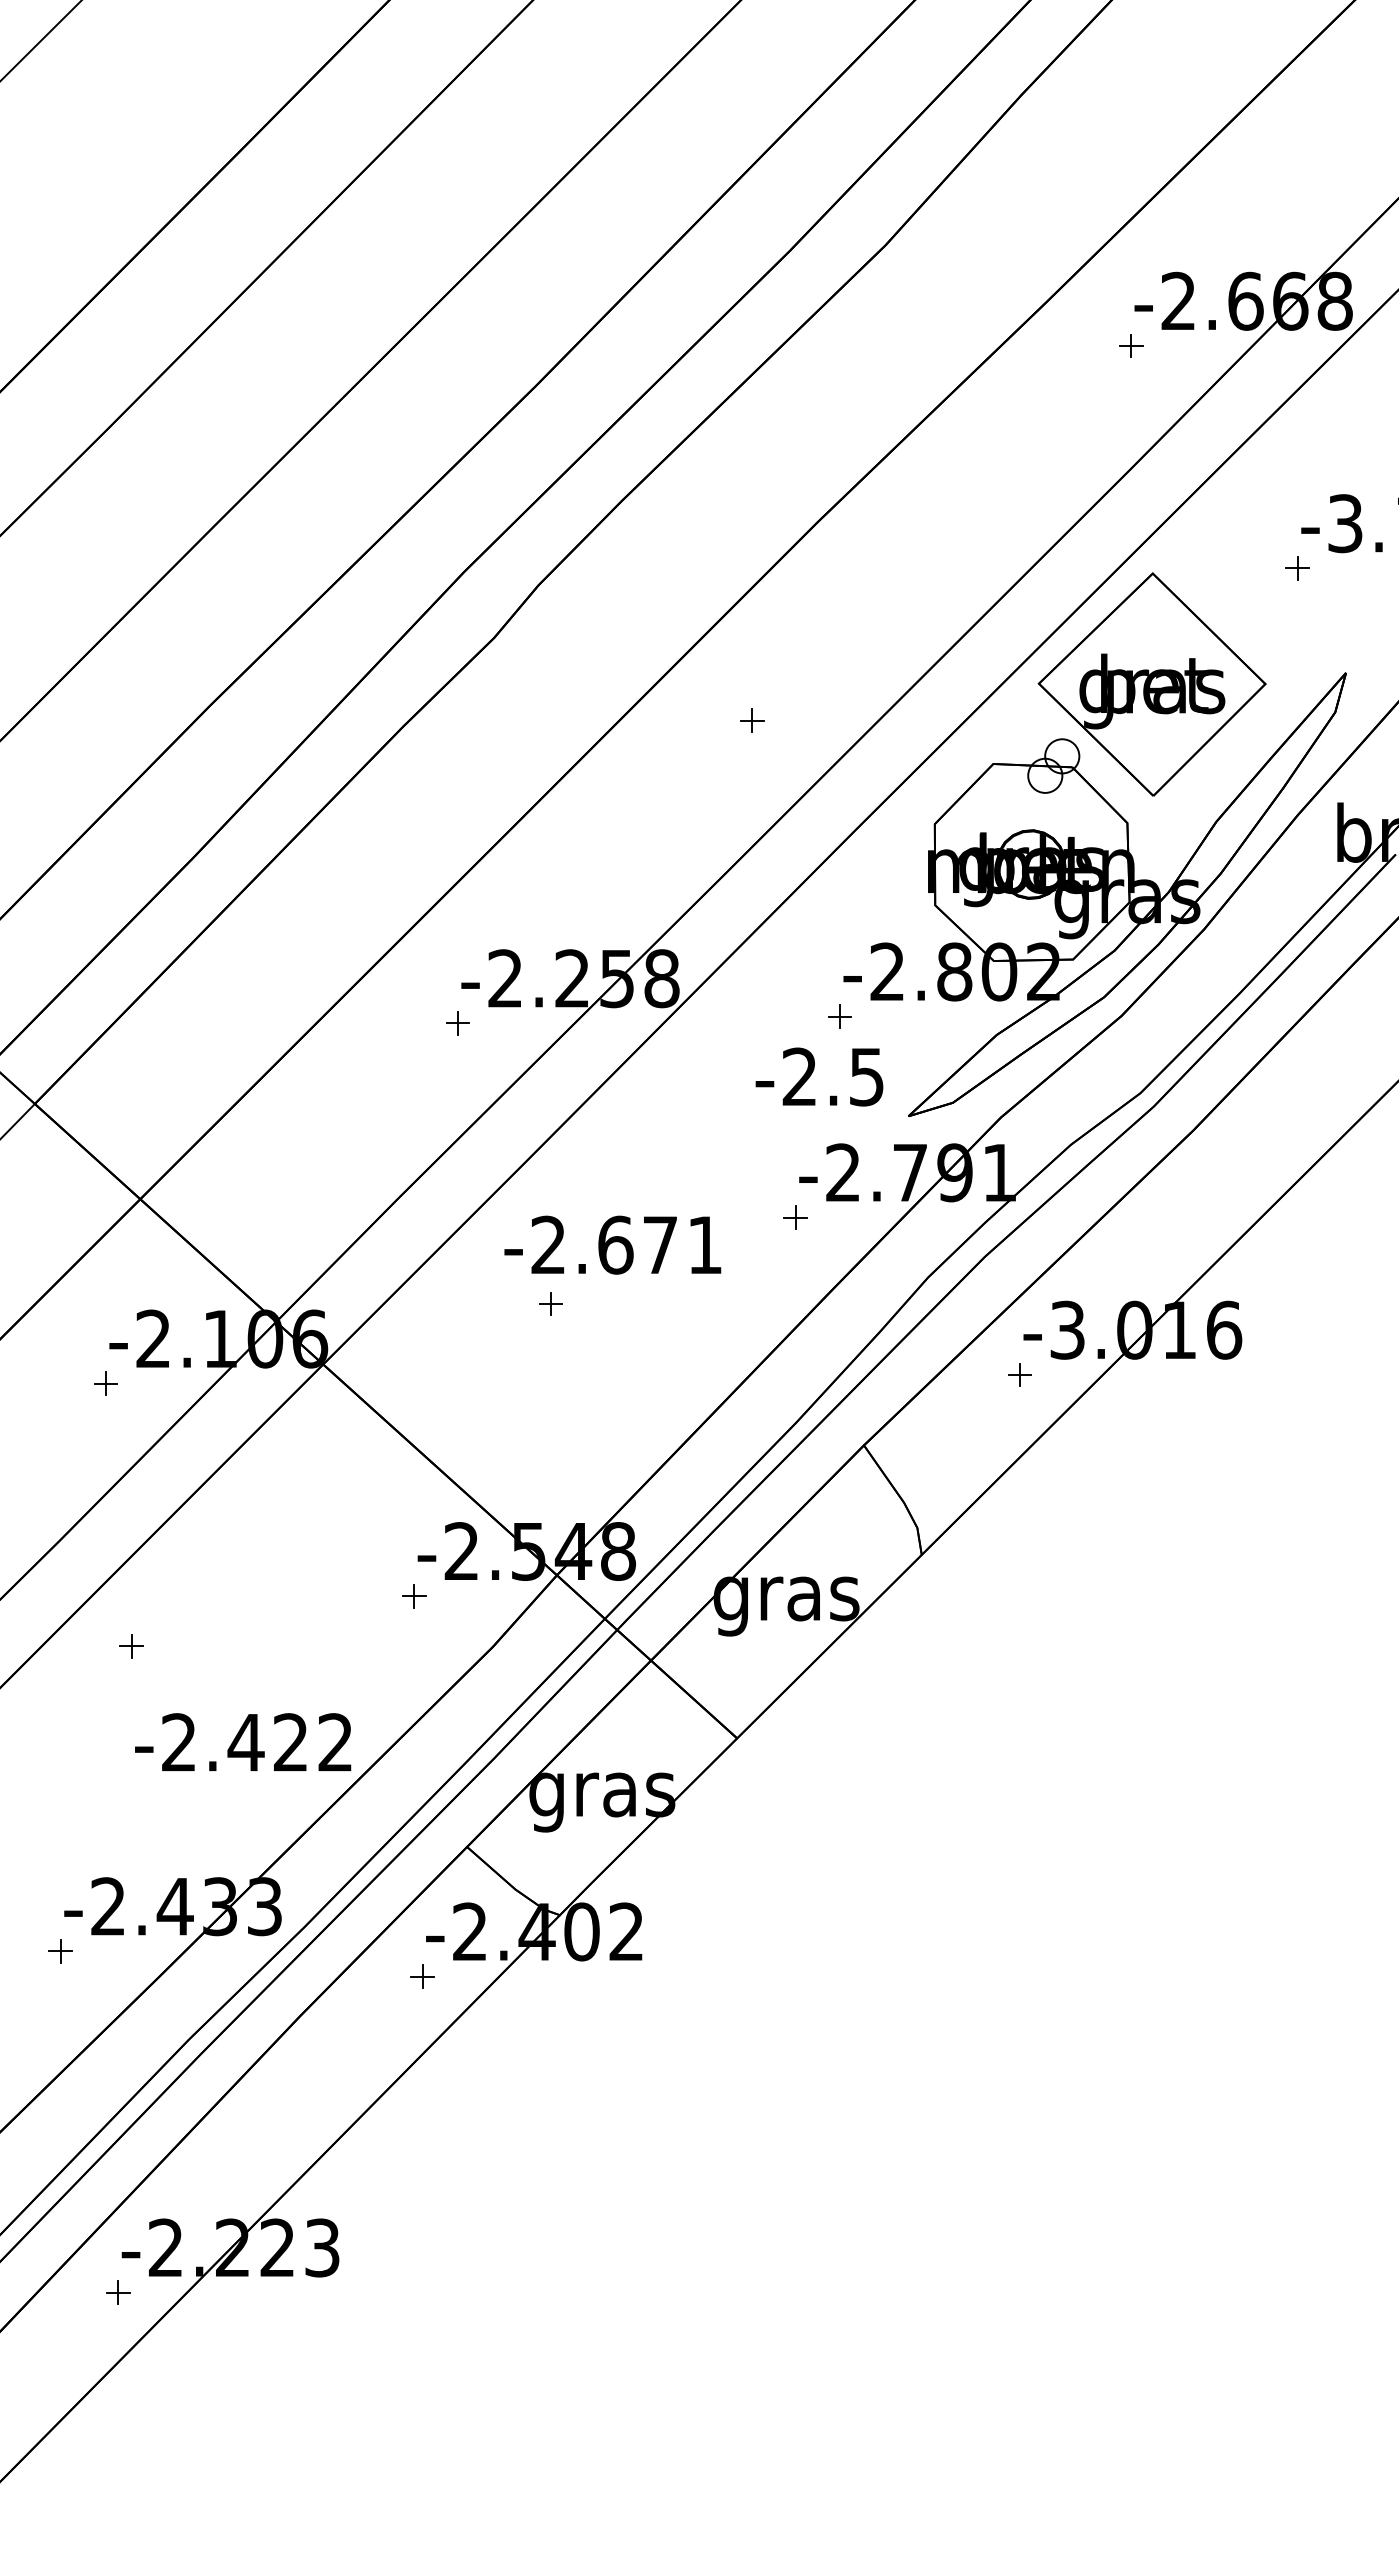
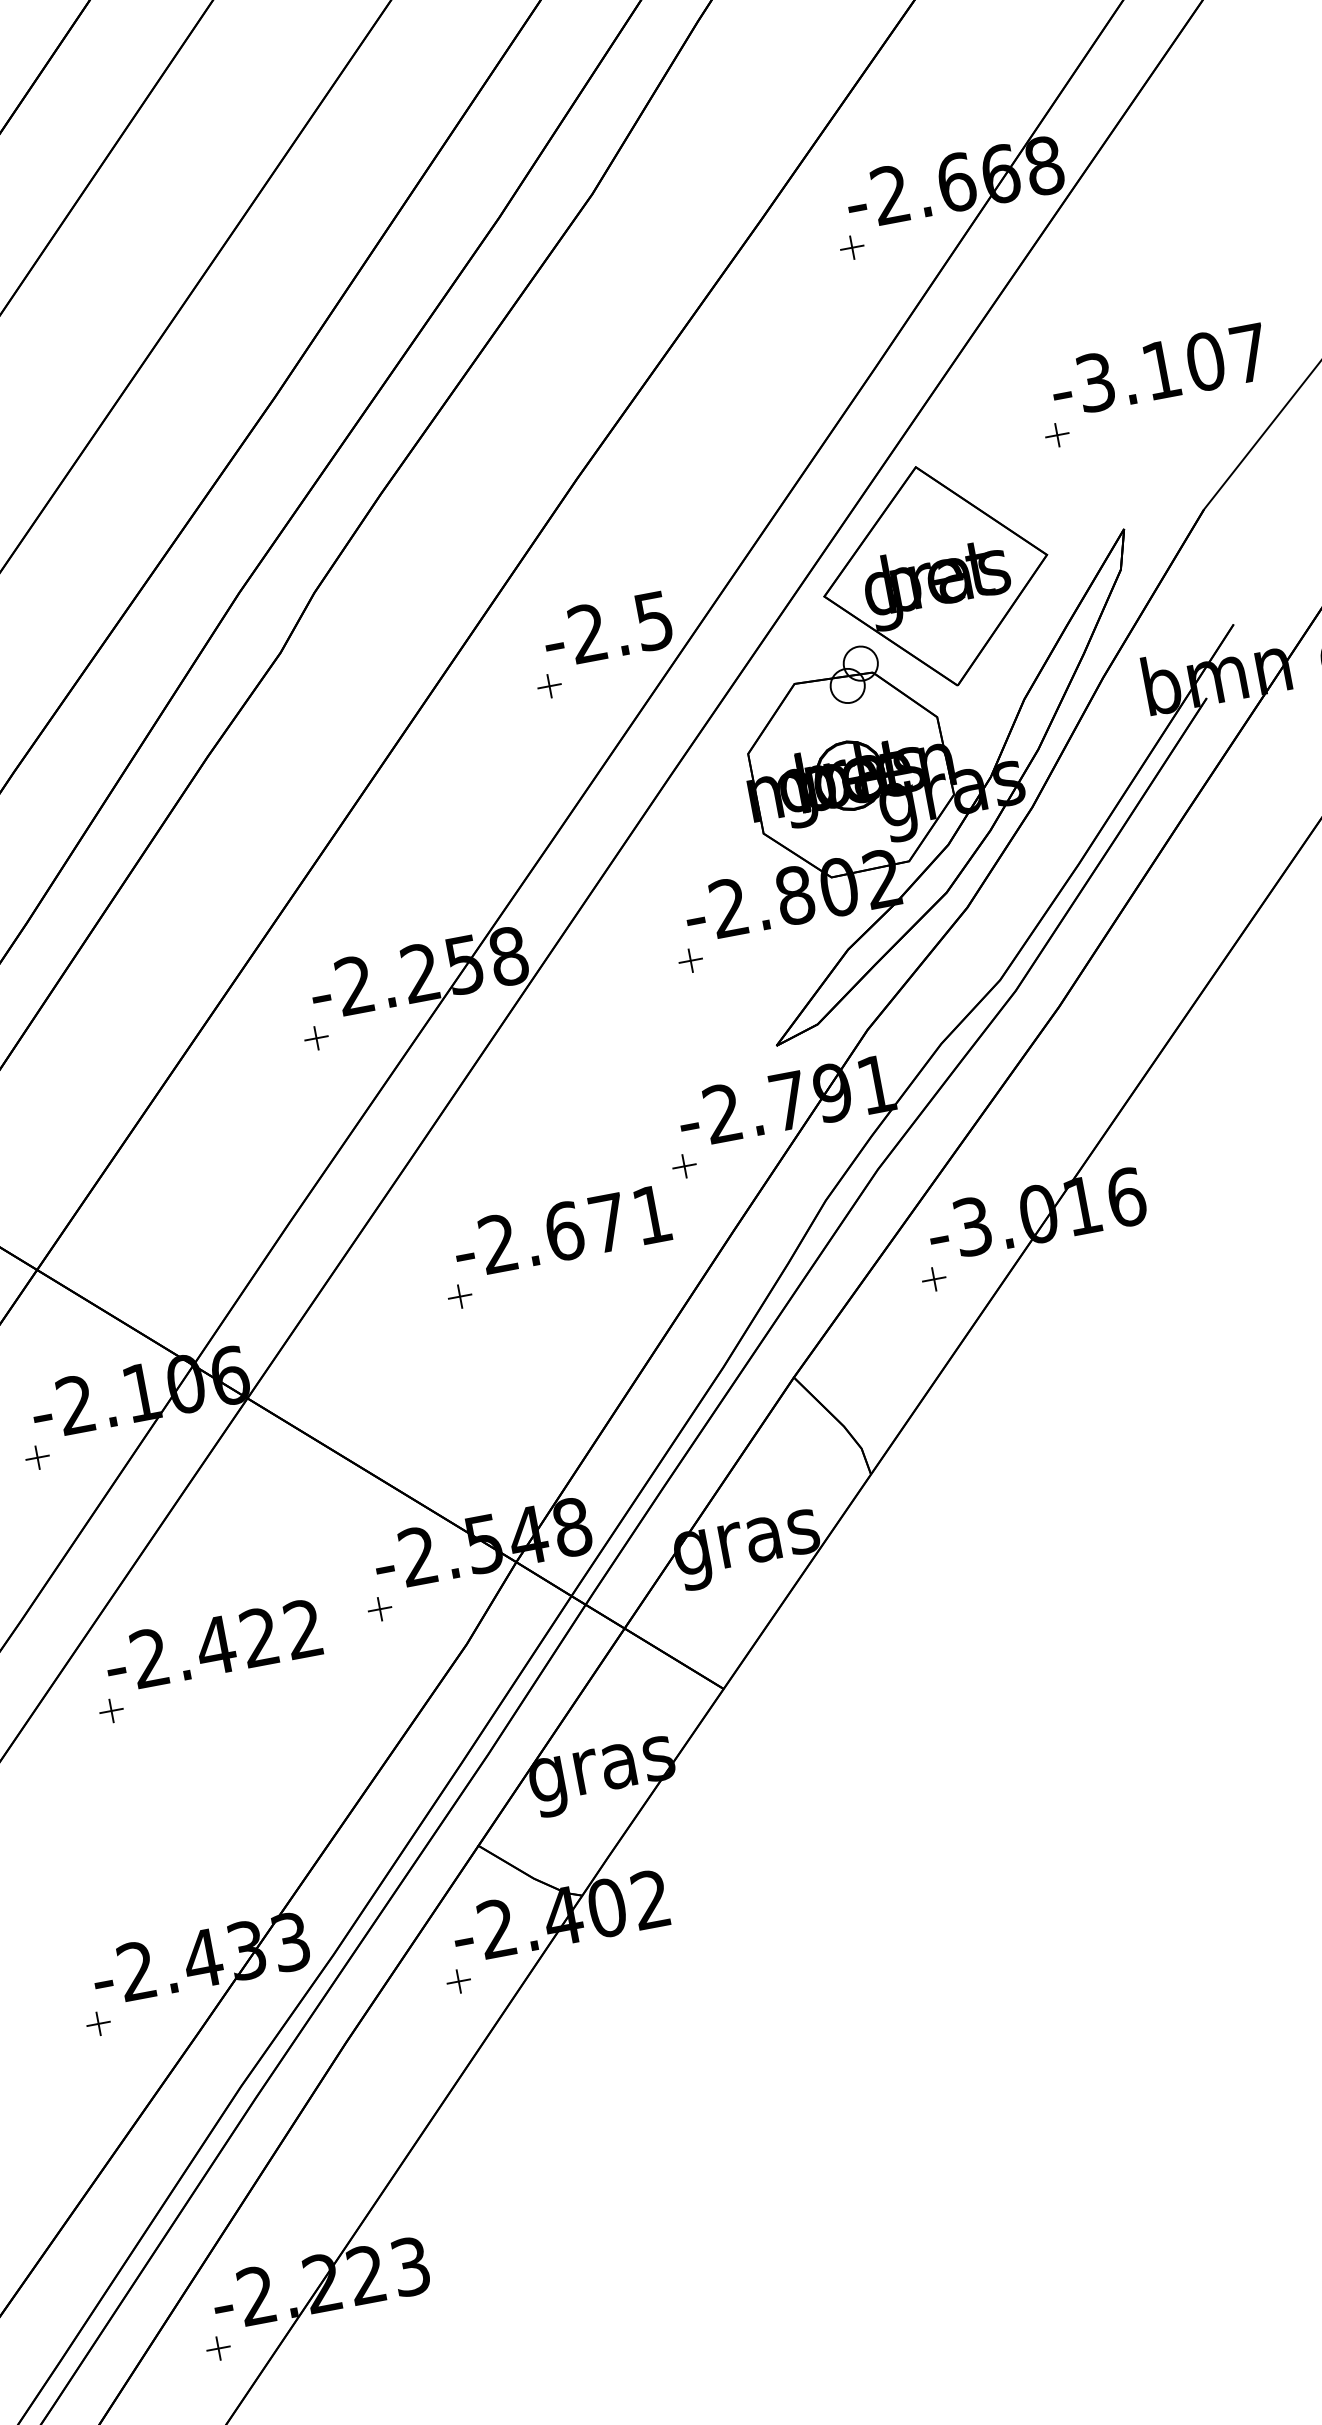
text: (819, 1076) -> (607, 629), moved
text: (612, 1244) -> (561, 1231), moved
text: (243, 1741) -> (213, 1645), moved

